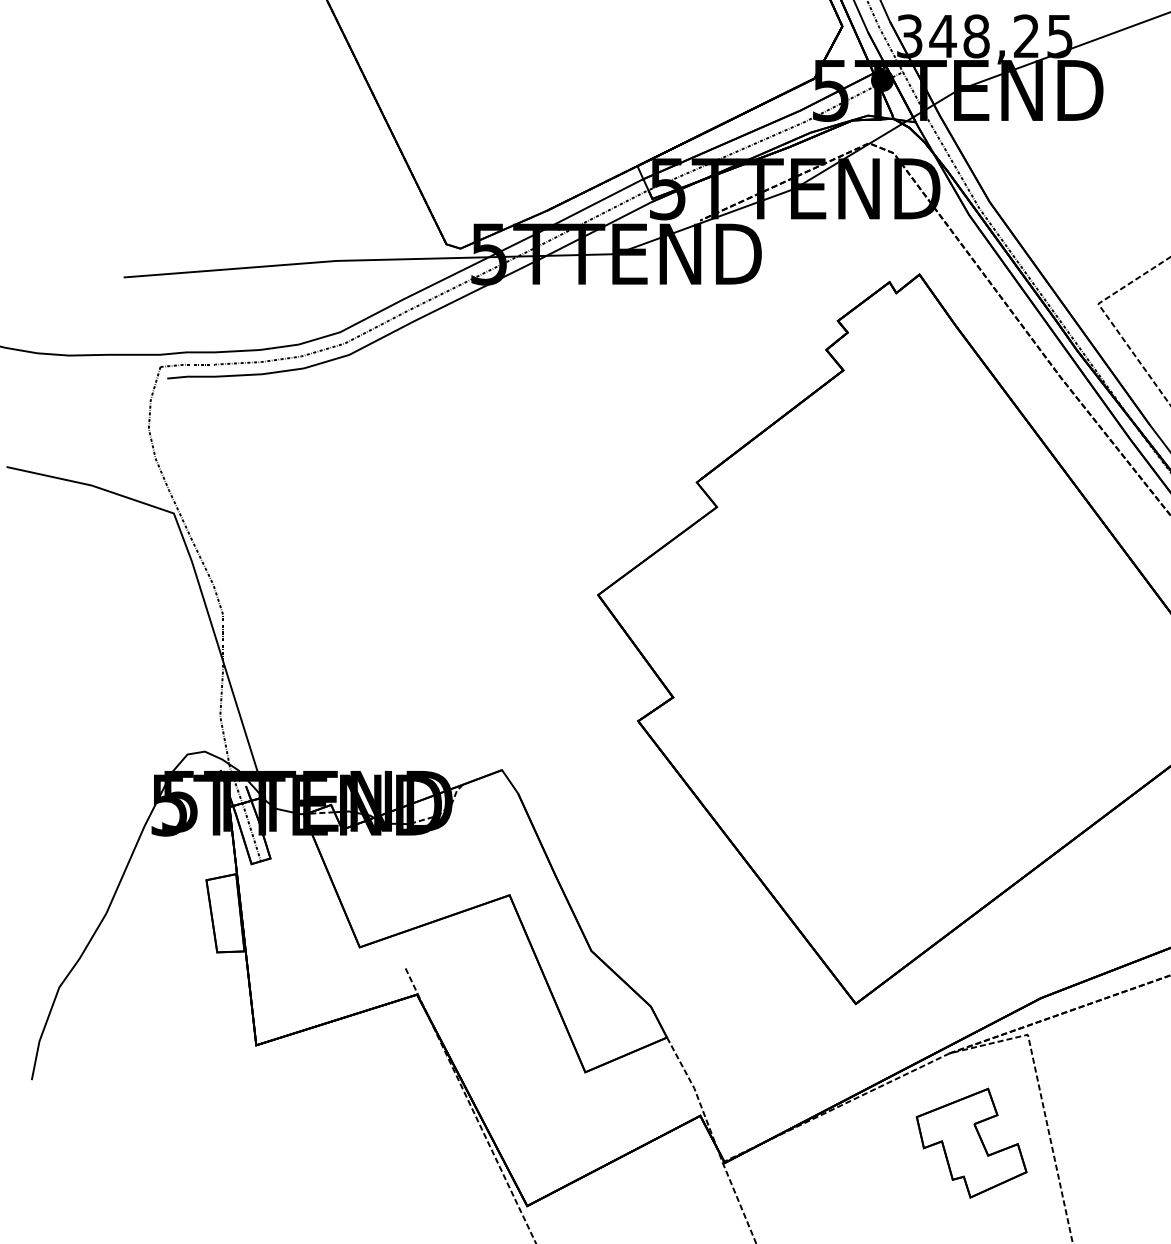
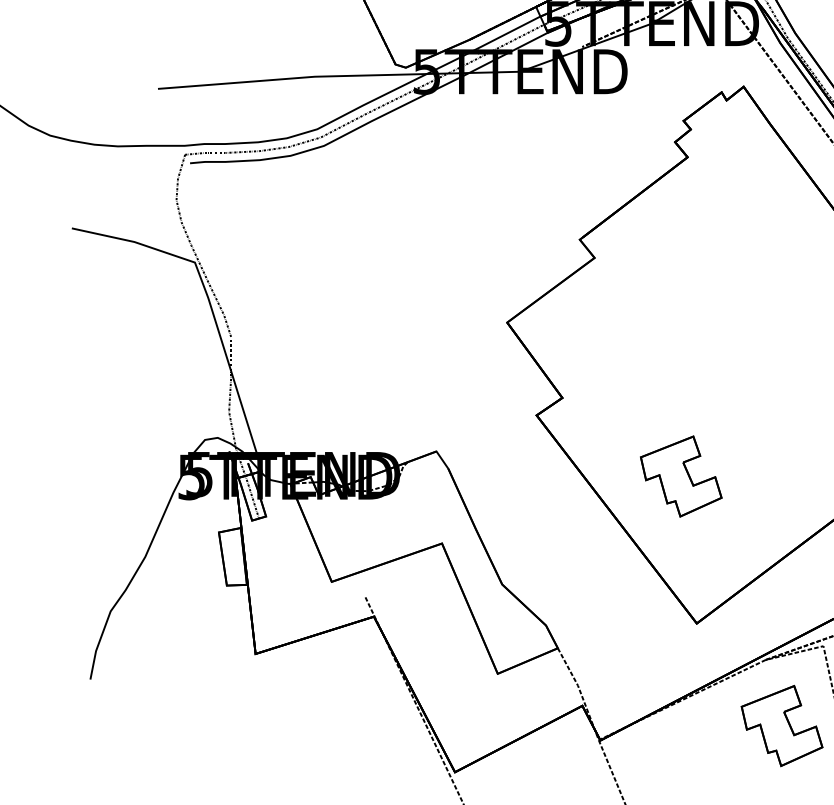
part: (834, 803) -> (681, 476), added

